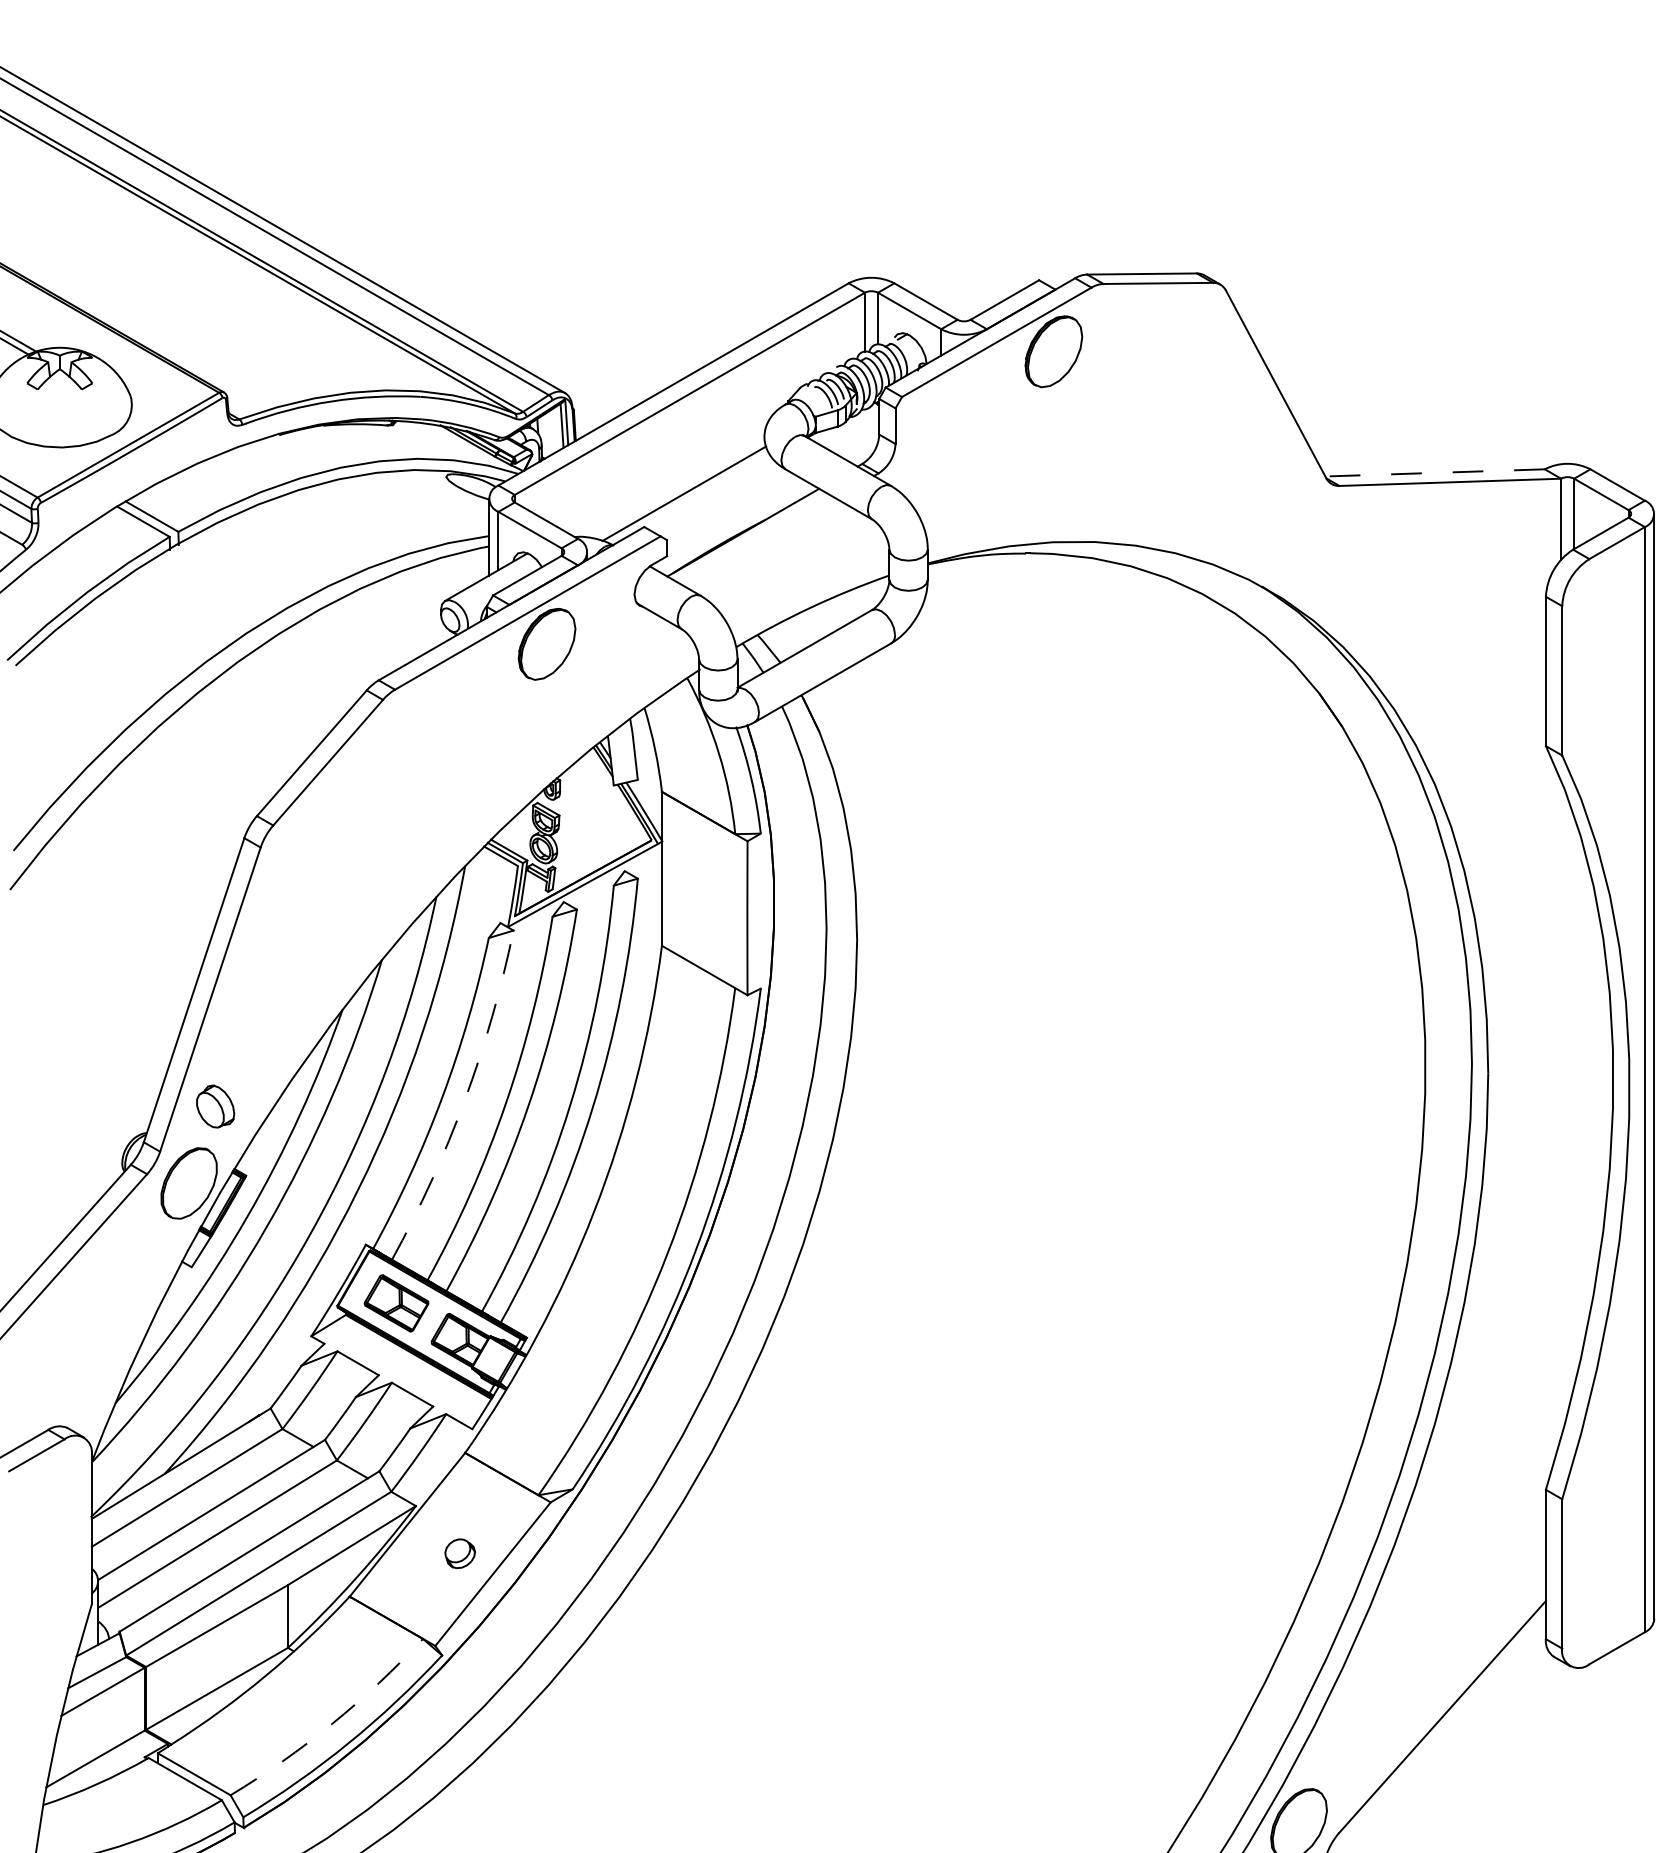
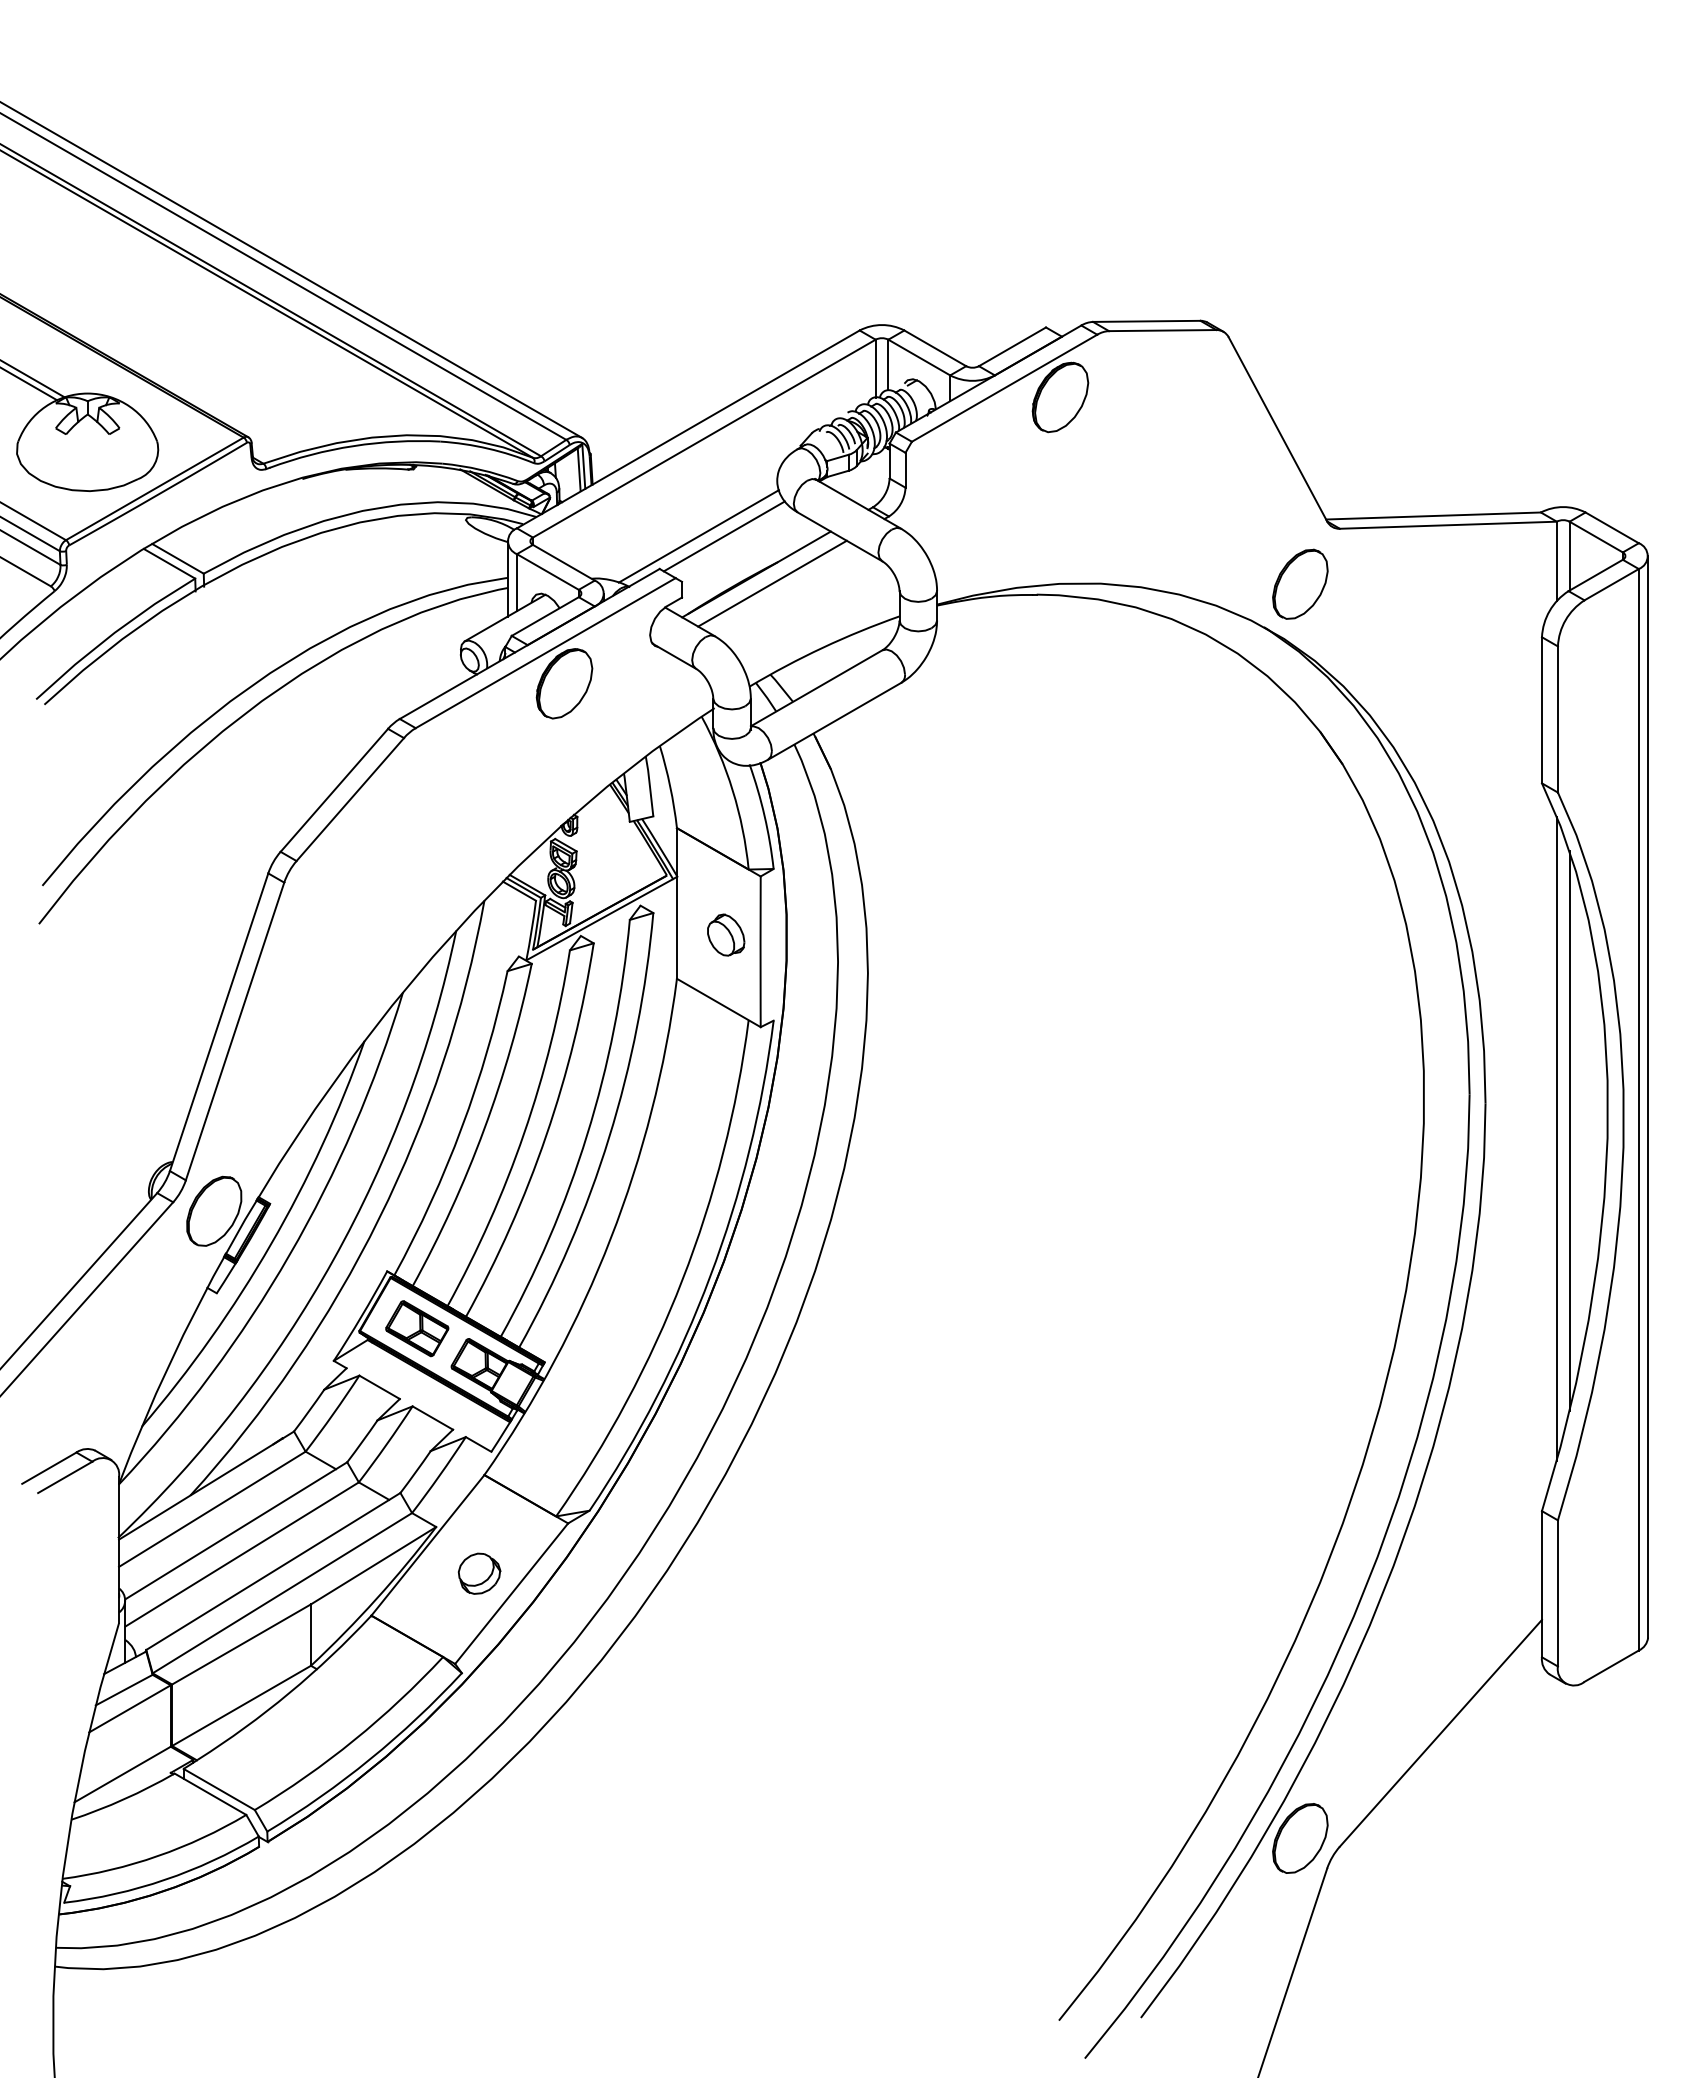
line: (1435, 473) -> (1433, 516), dashed -> solid
line: (709, 493) -> (723, 536), added
line: (759, 541) -> (772, 583), added
part: (1299, 541) -> (1300, 583), added
arc: (465, 1099) -> (484, 1129), dashed -> solid
line: (1574, 1101) -> (1569, 1131), added
part: (215, 1105) -> (726, 934), moved
line: (1560, 1109) -> (1556, 1138), added
part: (460, 1553) -> (479, 1573), size x1.43
arc: (332, 1724) -> (354, 1740), dashed -> solid

